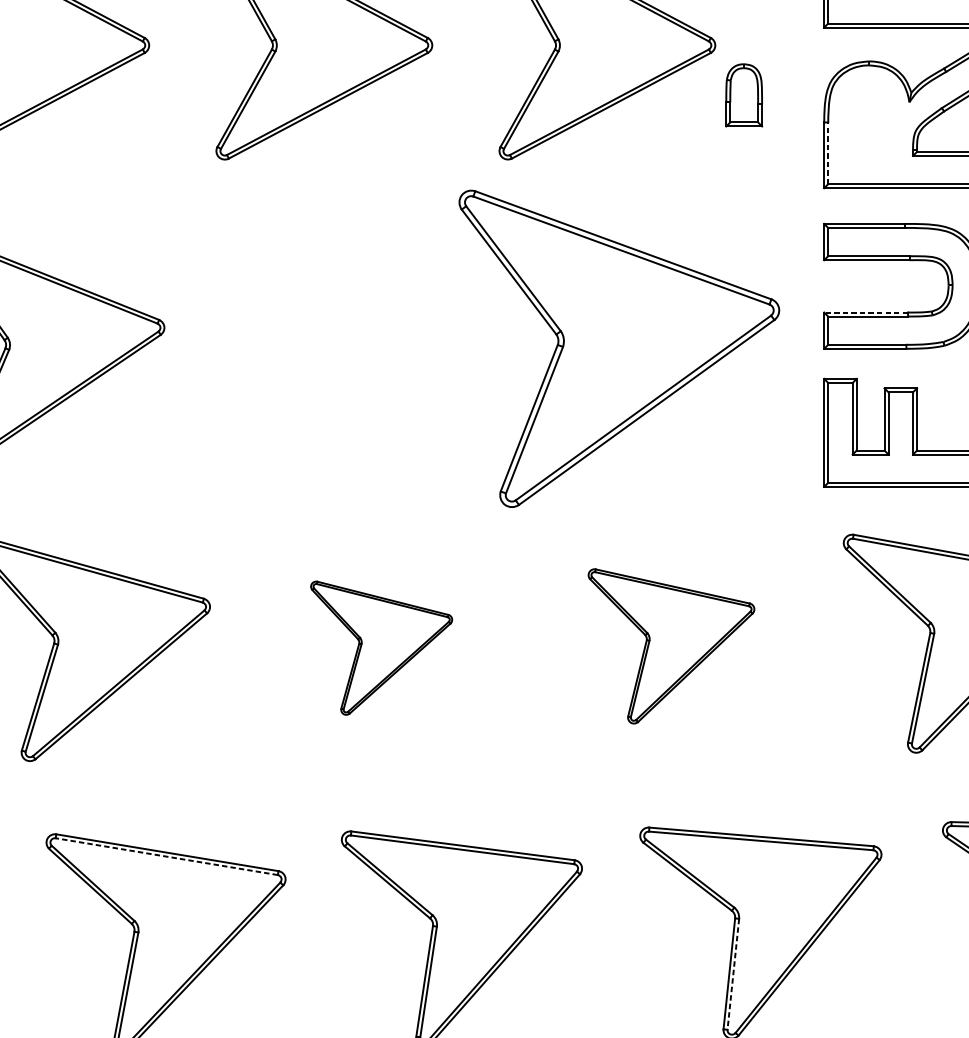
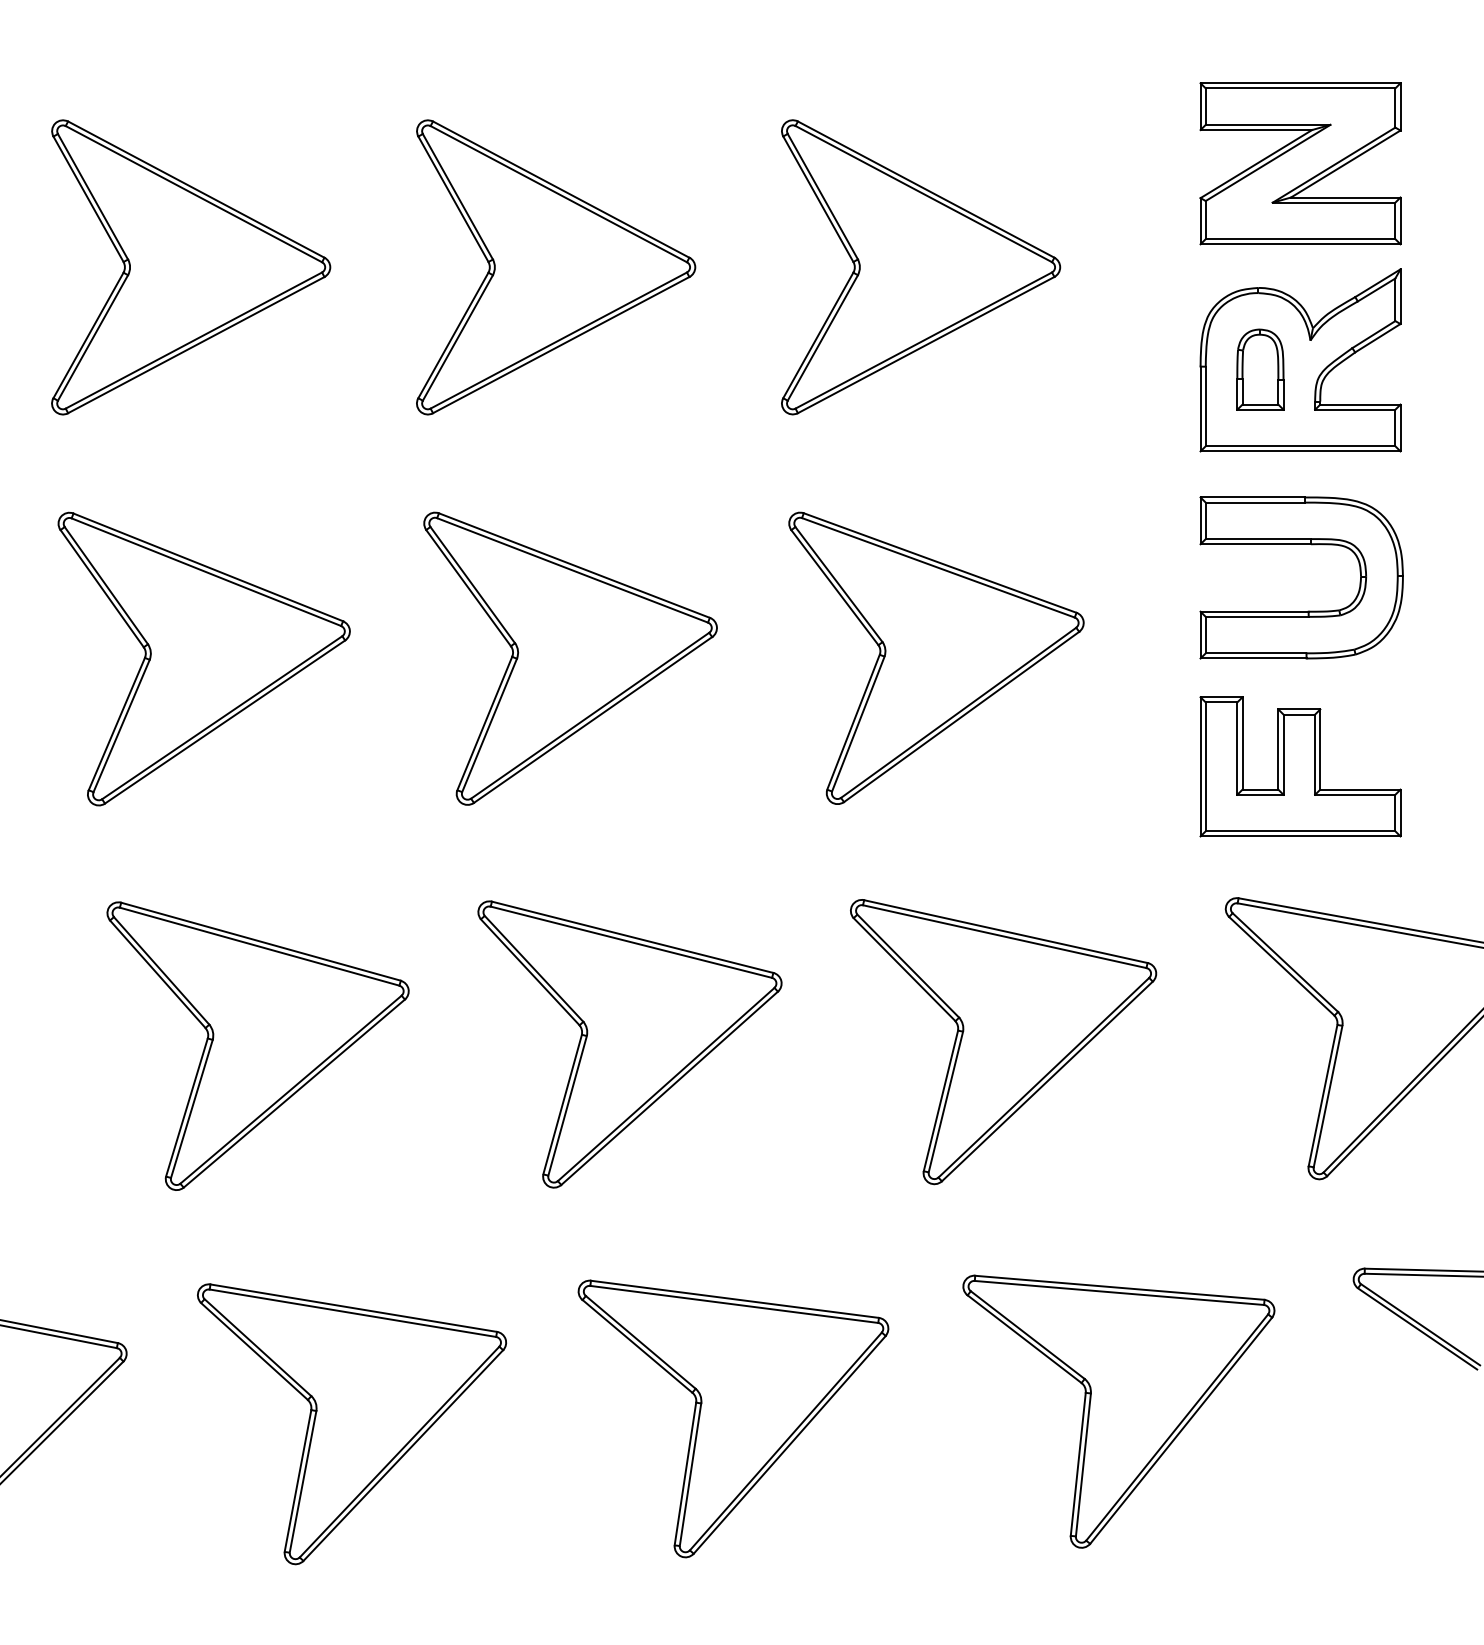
part: (744, 95) -> (1260, 369), moved
line: (828, 153) -> (1205, 406), dashed -> solid
line: (866, 312) -> (1254, 611), dashed -> solid
part: (335, 348) -> (570, 658), added
part: (619, 348) -> (936, 657), size x0.71
part: (671, 646) -> (1003, 1042), size x1.43
part: (381, 648) -> (629, 1044), size x1.67
line: (166, 856) -> (352, 1313), dashed -> solid
line: (733, 973) -> (1083, 1464), dashed -> solid

